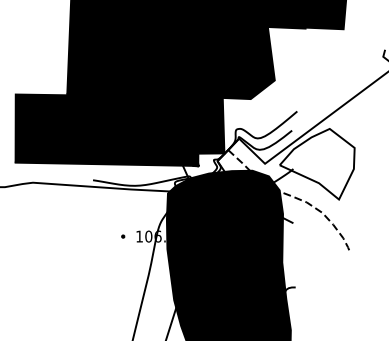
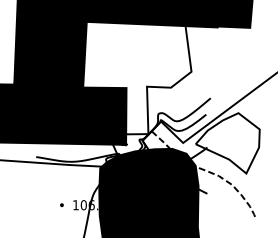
fill: (211, 87) -> (137, 77), removed

